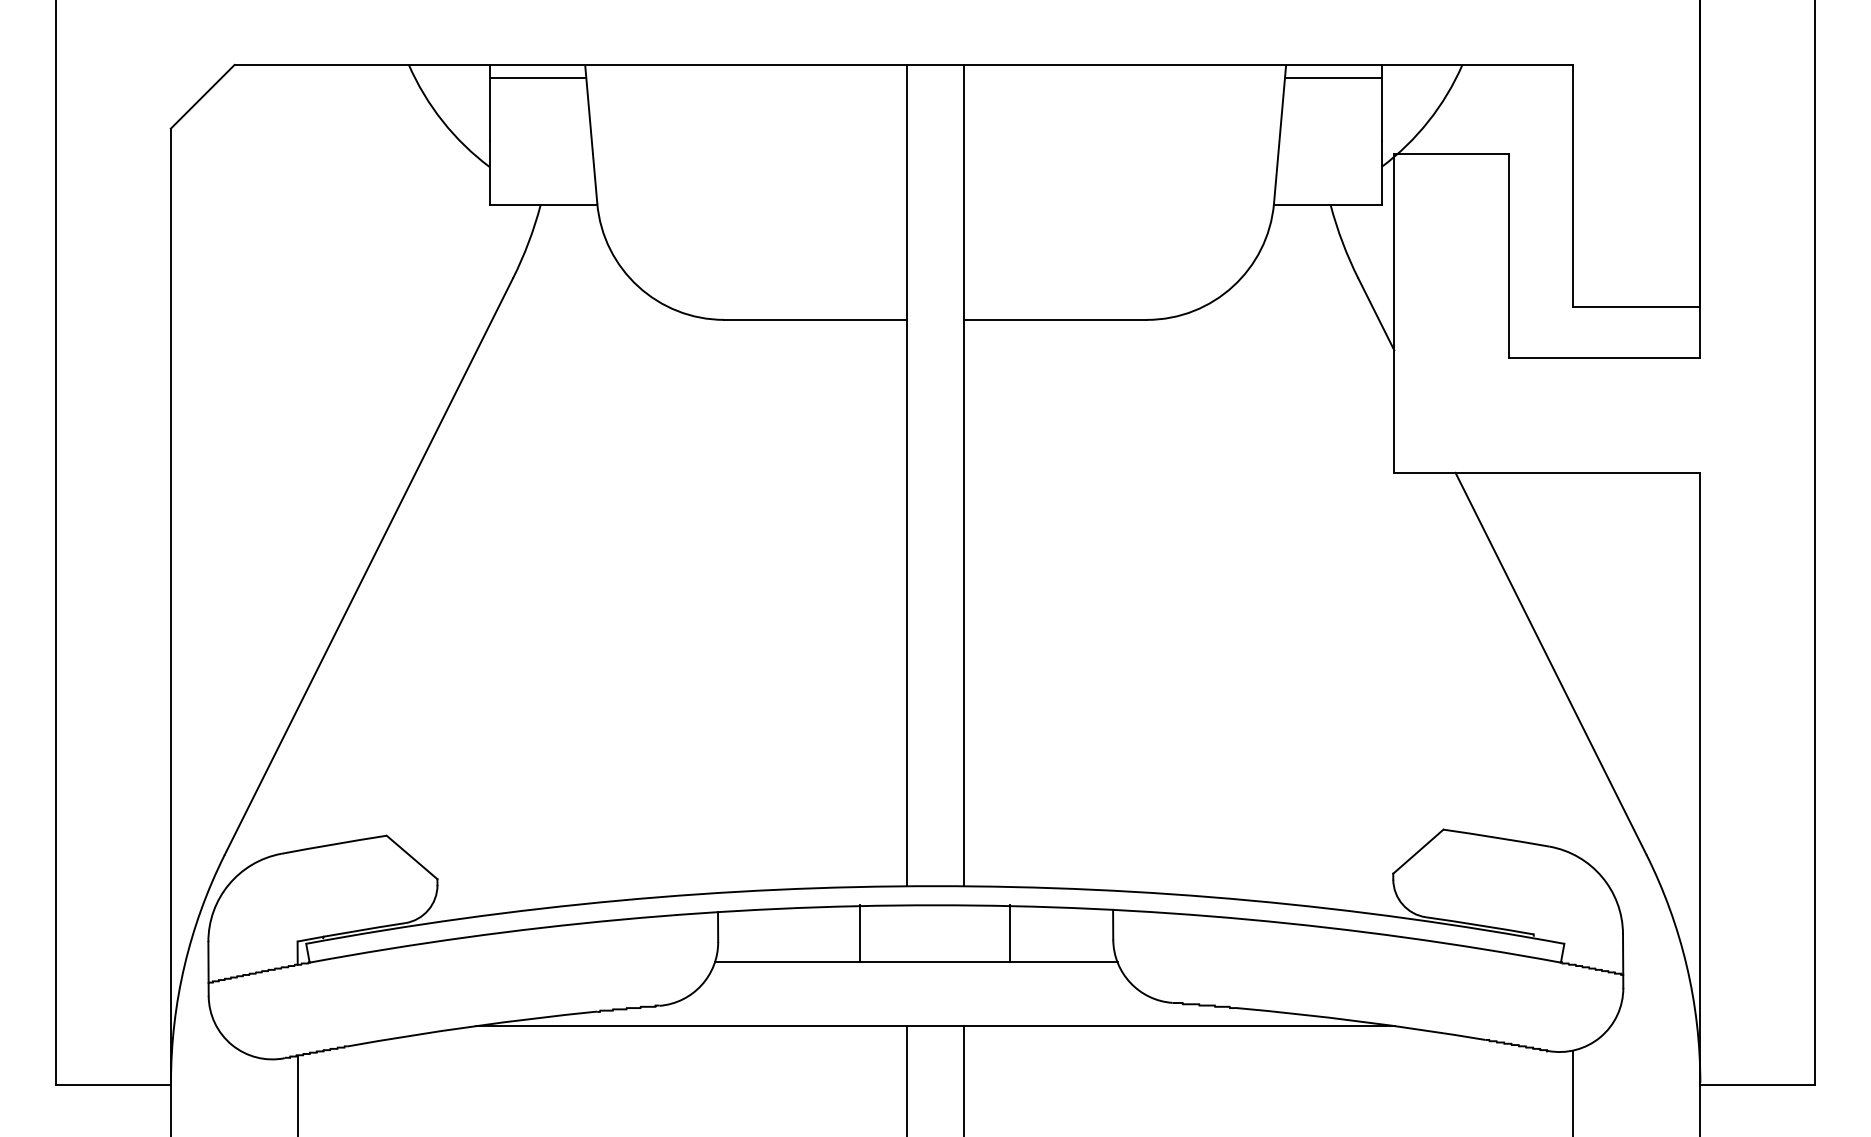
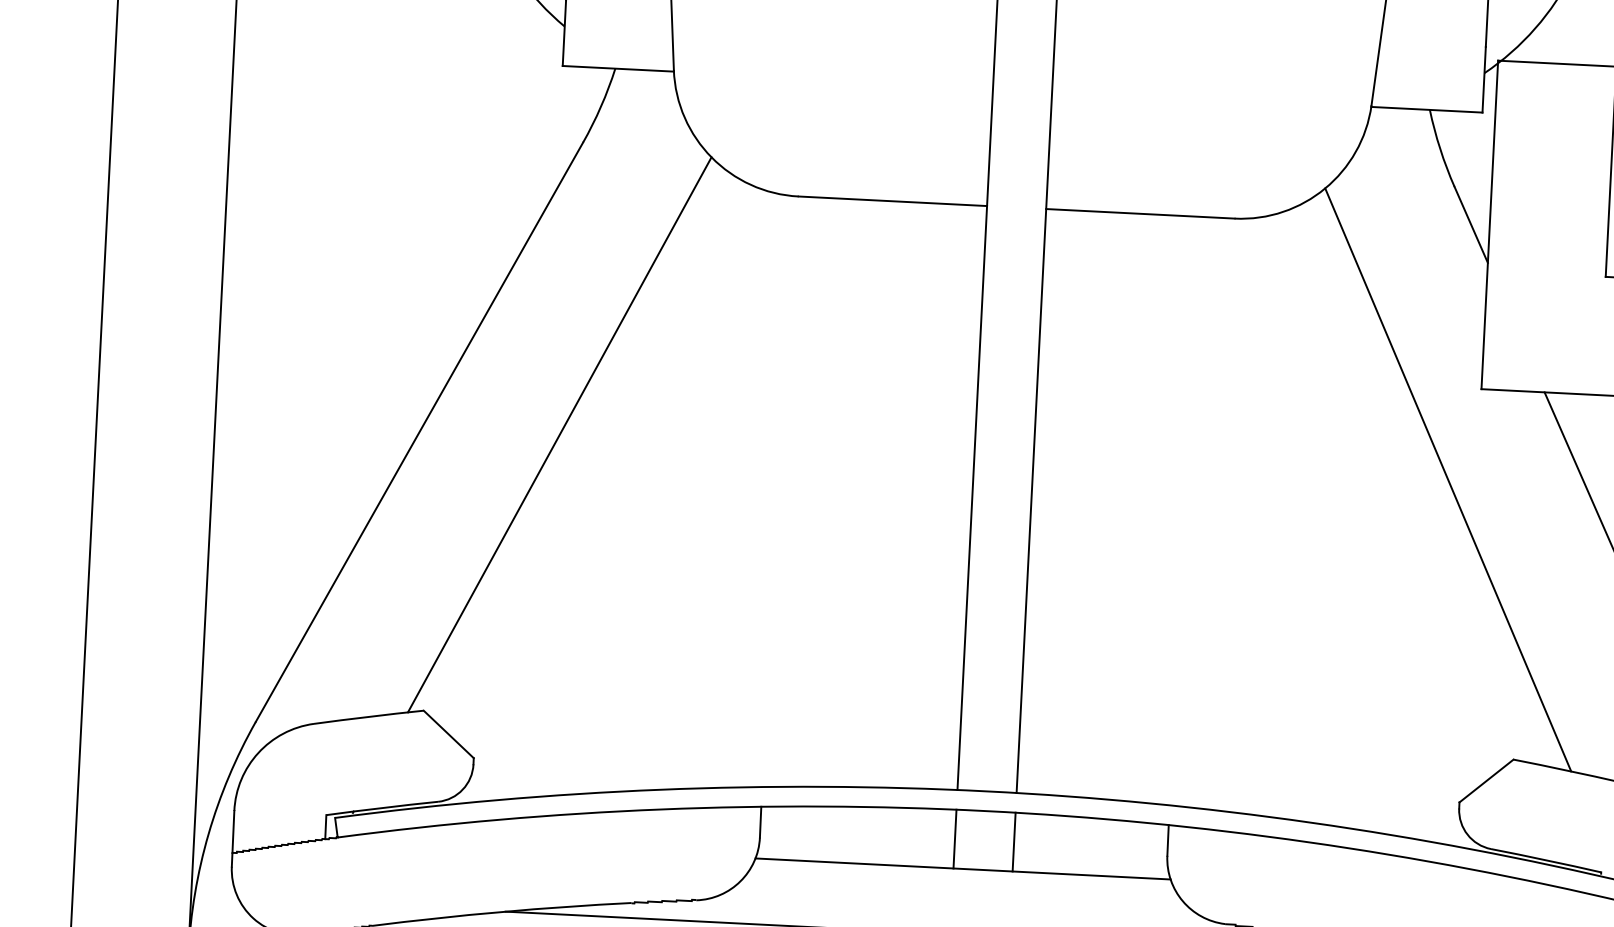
line: (504, 562) -> (559, 435), added
line: (1366, 562) -> (1448, 480), added
line: (859, 933) -> (954, 838), moved
line: (1010, 933) -> (1014, 841), moved

